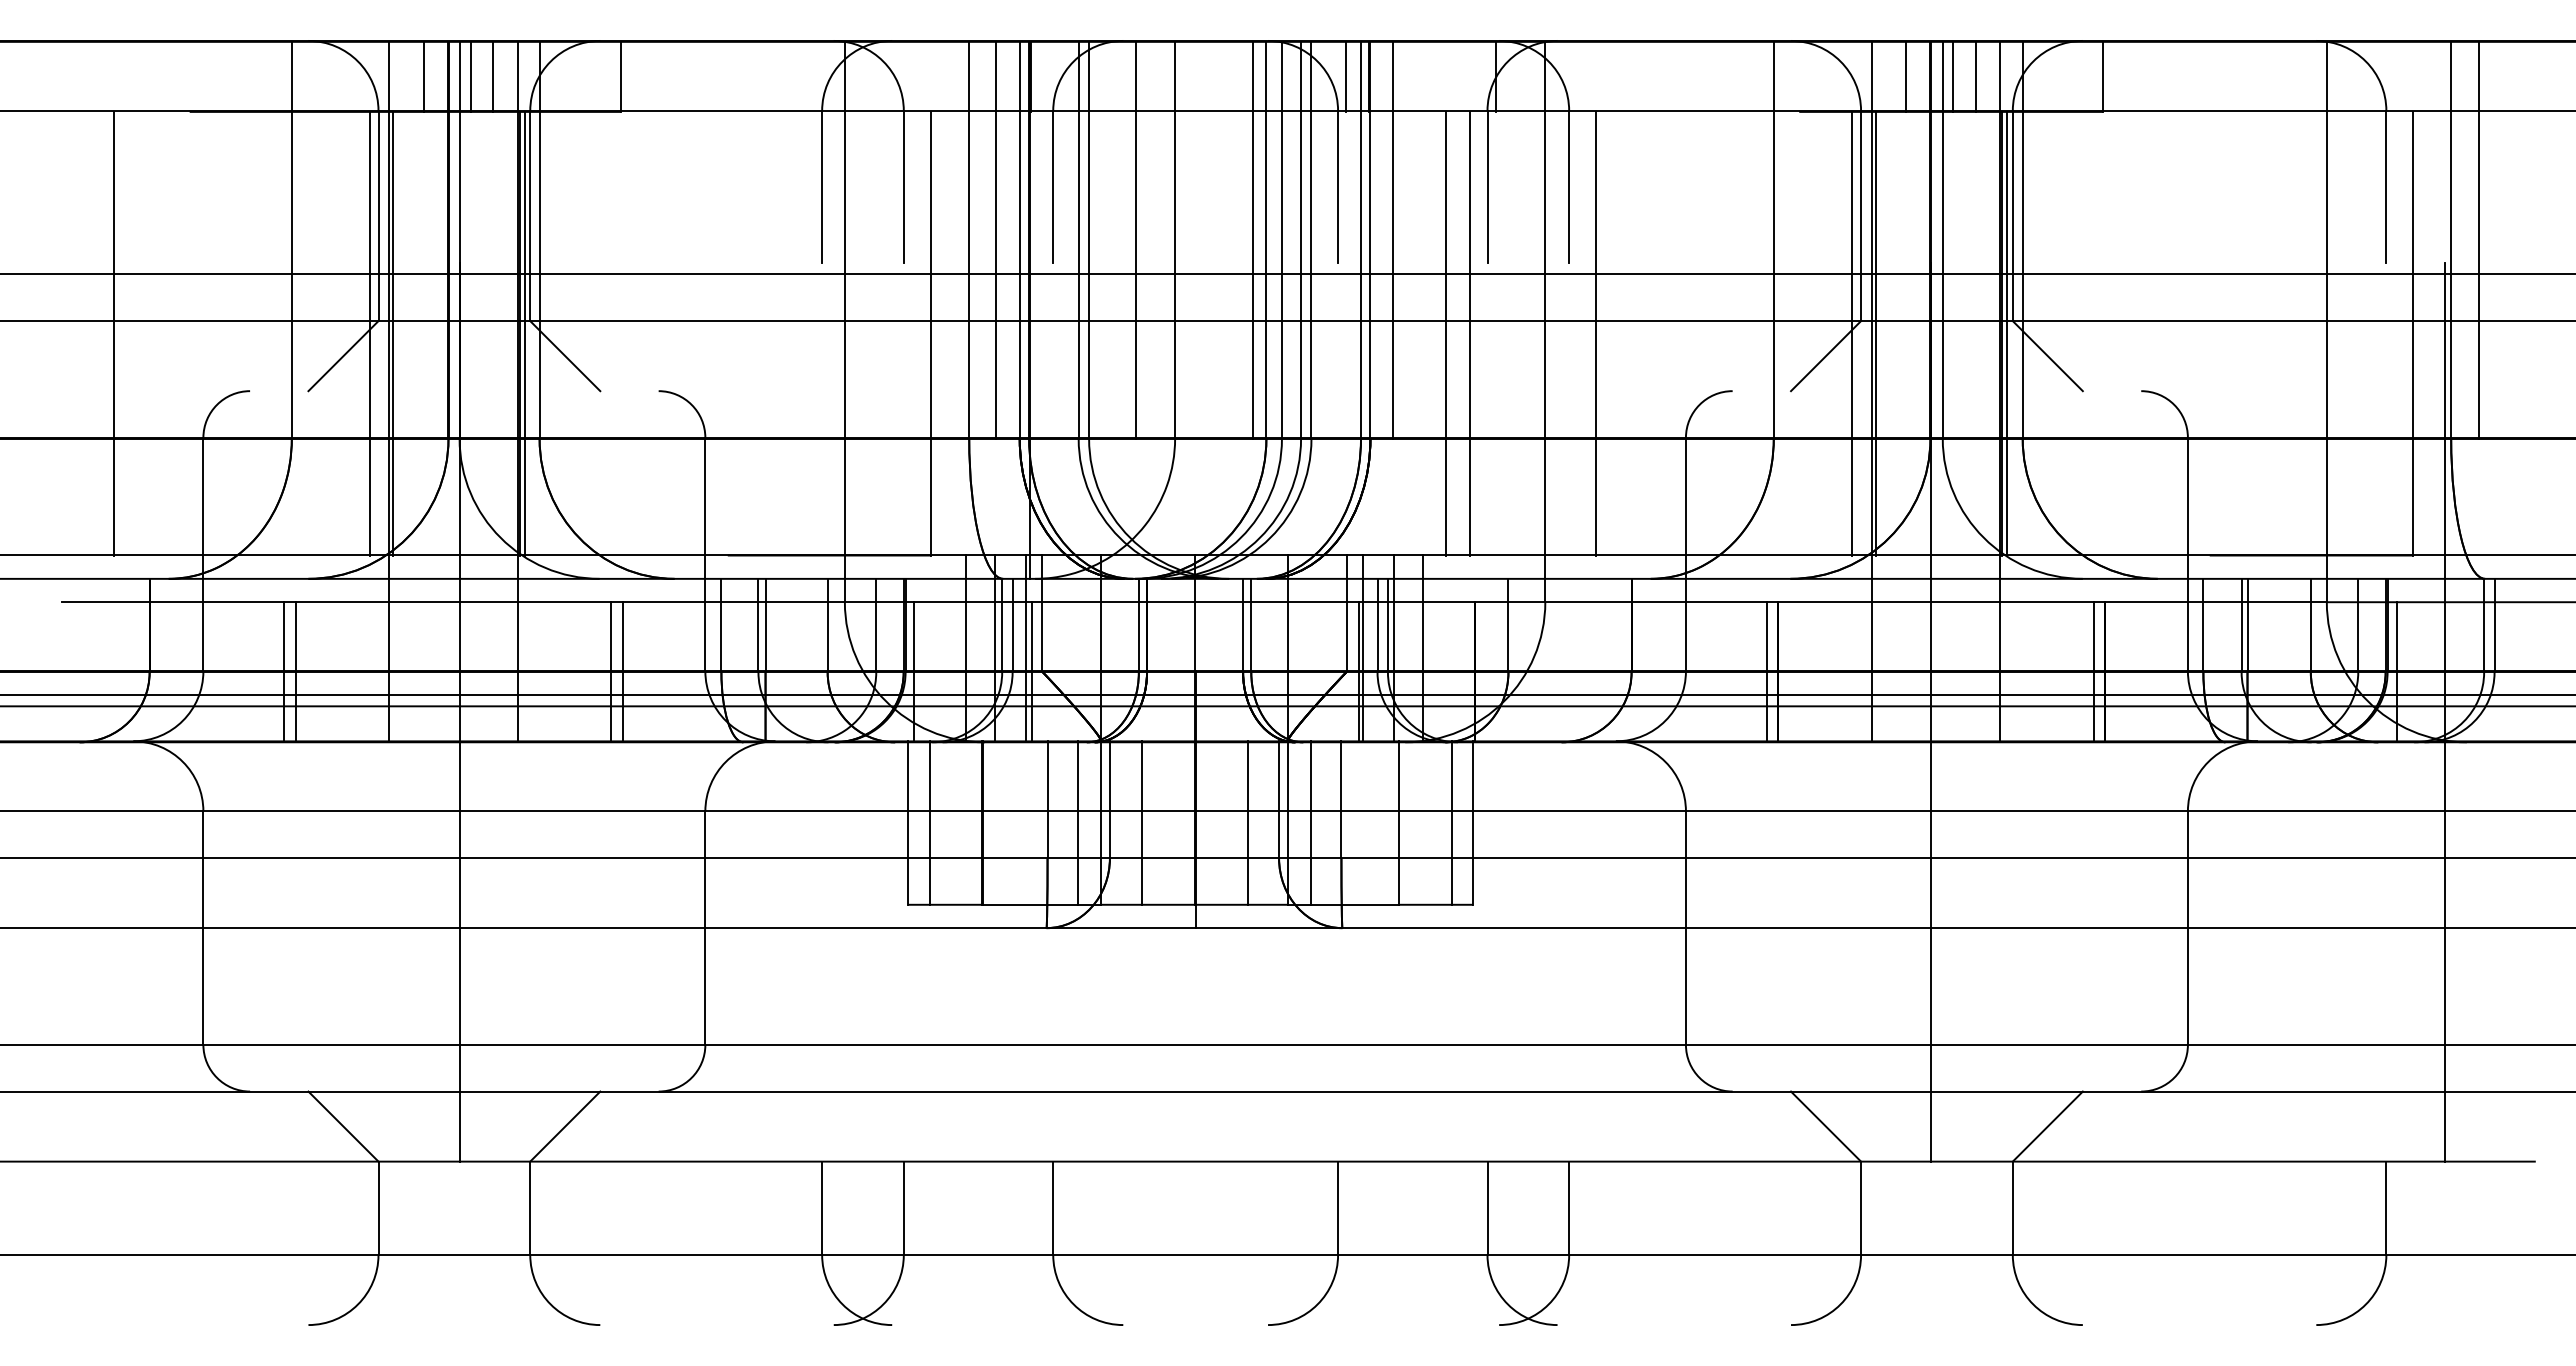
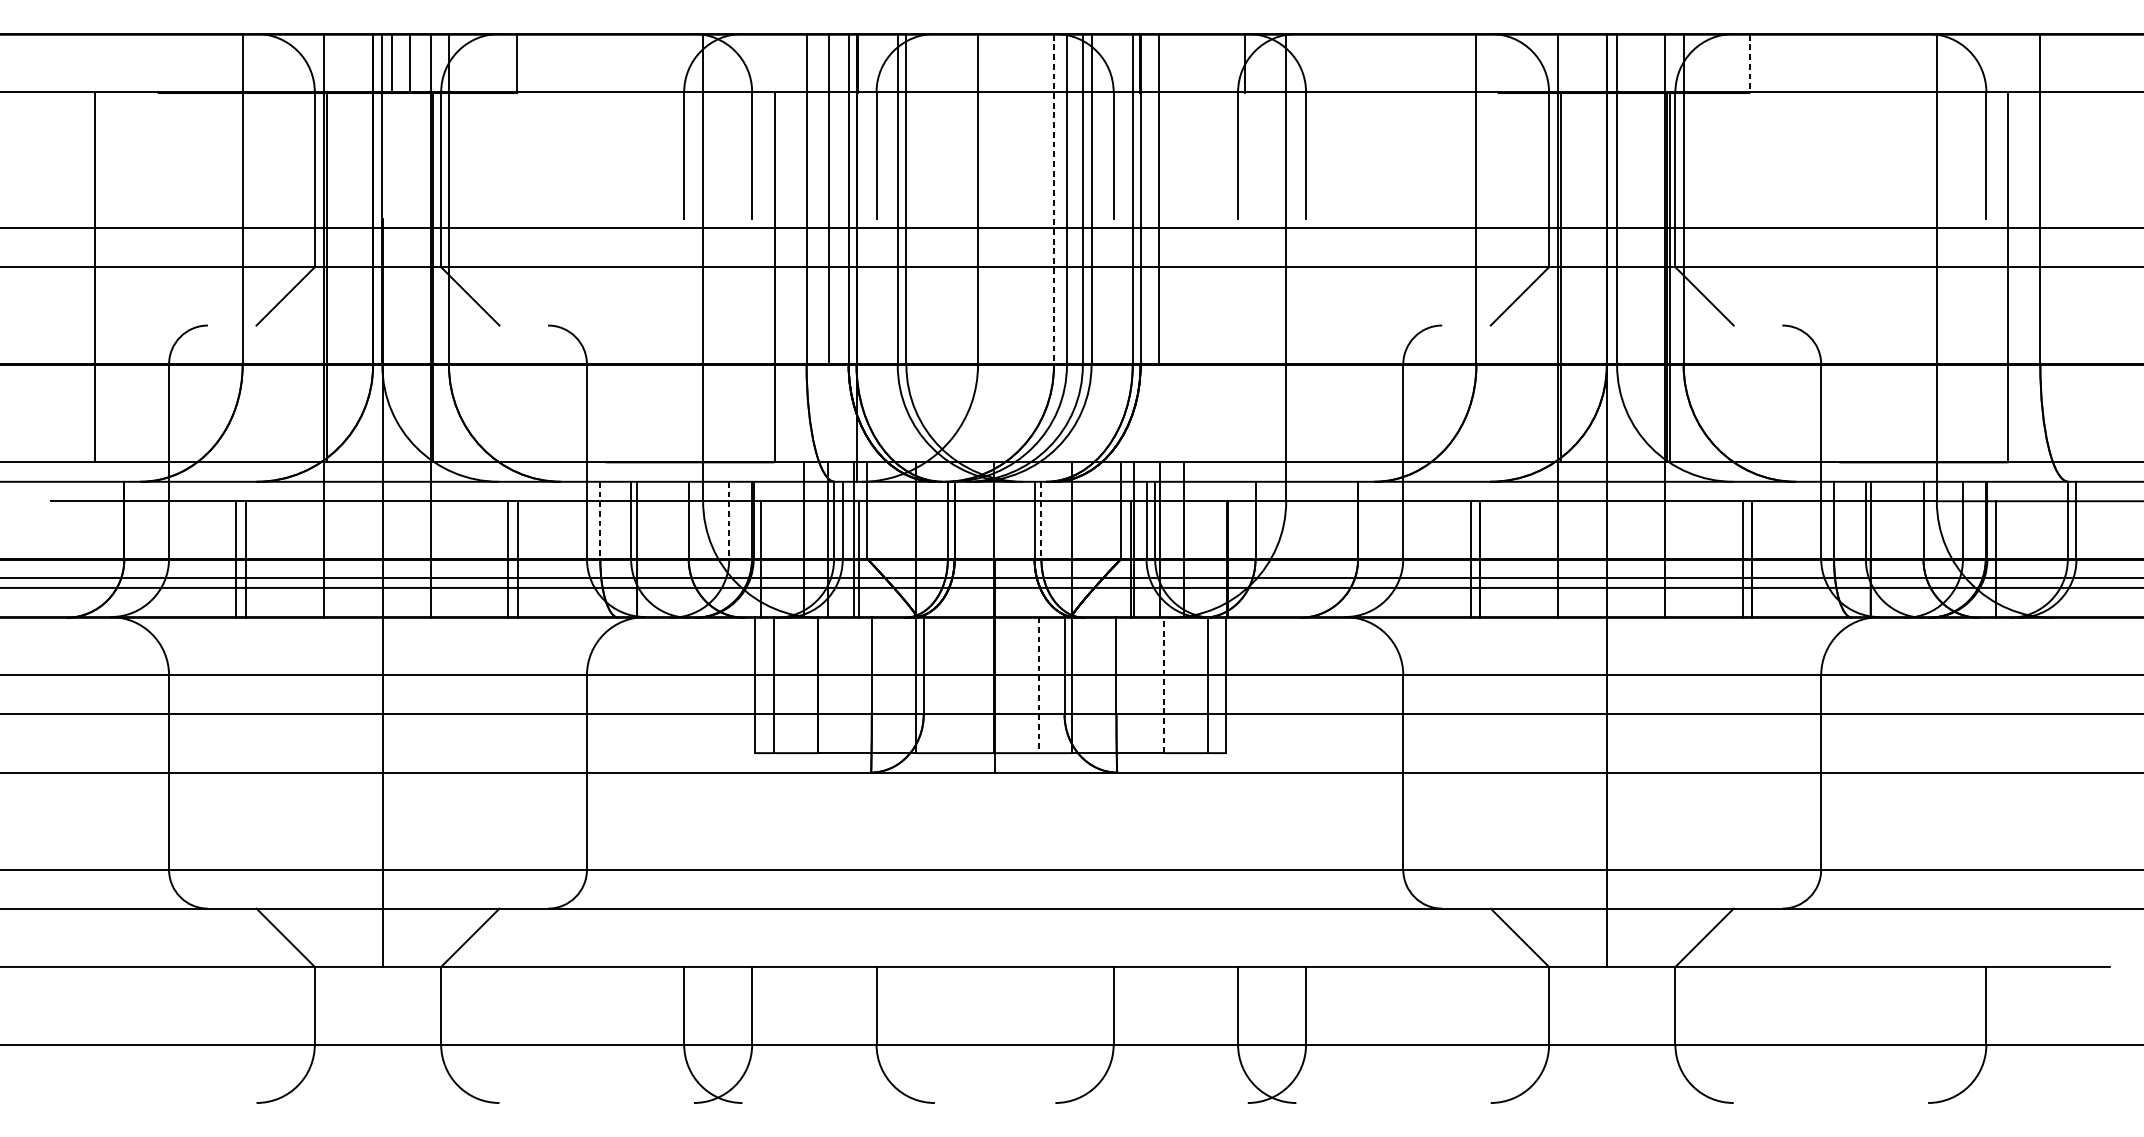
line: (424, 76) -> (353, 63), removed
line: (1345, 76) -> (1119, 63), removed
line: (1906, 76) -> (1586, 63), removed
line: (1952, 76) -> (1625, 63), removed
line: (1976, 76) -> (1645, 63), removed
line: (2102, 77) -> (1750, 64), solid -> dashed
line: (1136, 239) -> (945, 199), removed
line: (1252, 239) -> (1042, 199), removed
line: (2479, 239) -> (2063, 199), removed
line: (1266, 240) -> (1054, 200), solid -> dashed
line: (370, 333) -> (308, 277), removed
line: (524, 333) -> (436, 277), removed
line: (1445, 333) -> (1203, 277), removed
line: (1469, 333) -> (1223, 277), removed
line: (1596, 333) -> (1328, 277), removed
line: (1852, 333) -> (1541, 277), removed
line: (721, 625) -> (600, 520), solid -> dashed
line: (876, 625) -> (729, 520), solid -> dashed
line: (1251, 625) -> (1041, 520), solid -> dashed
line: (2444, 711) -> (2034, 592), removed
line: (1077, 822) -> (896, 684), removed
line: (1142, 822) -> (950, 684), removed
line: (1311, 822) -> (1091, 684), removed
line: (1248, 823) -> (1039, 685), solid -> dashed
line: (1398, 823) -> (1163, 685), solid -> dashed

